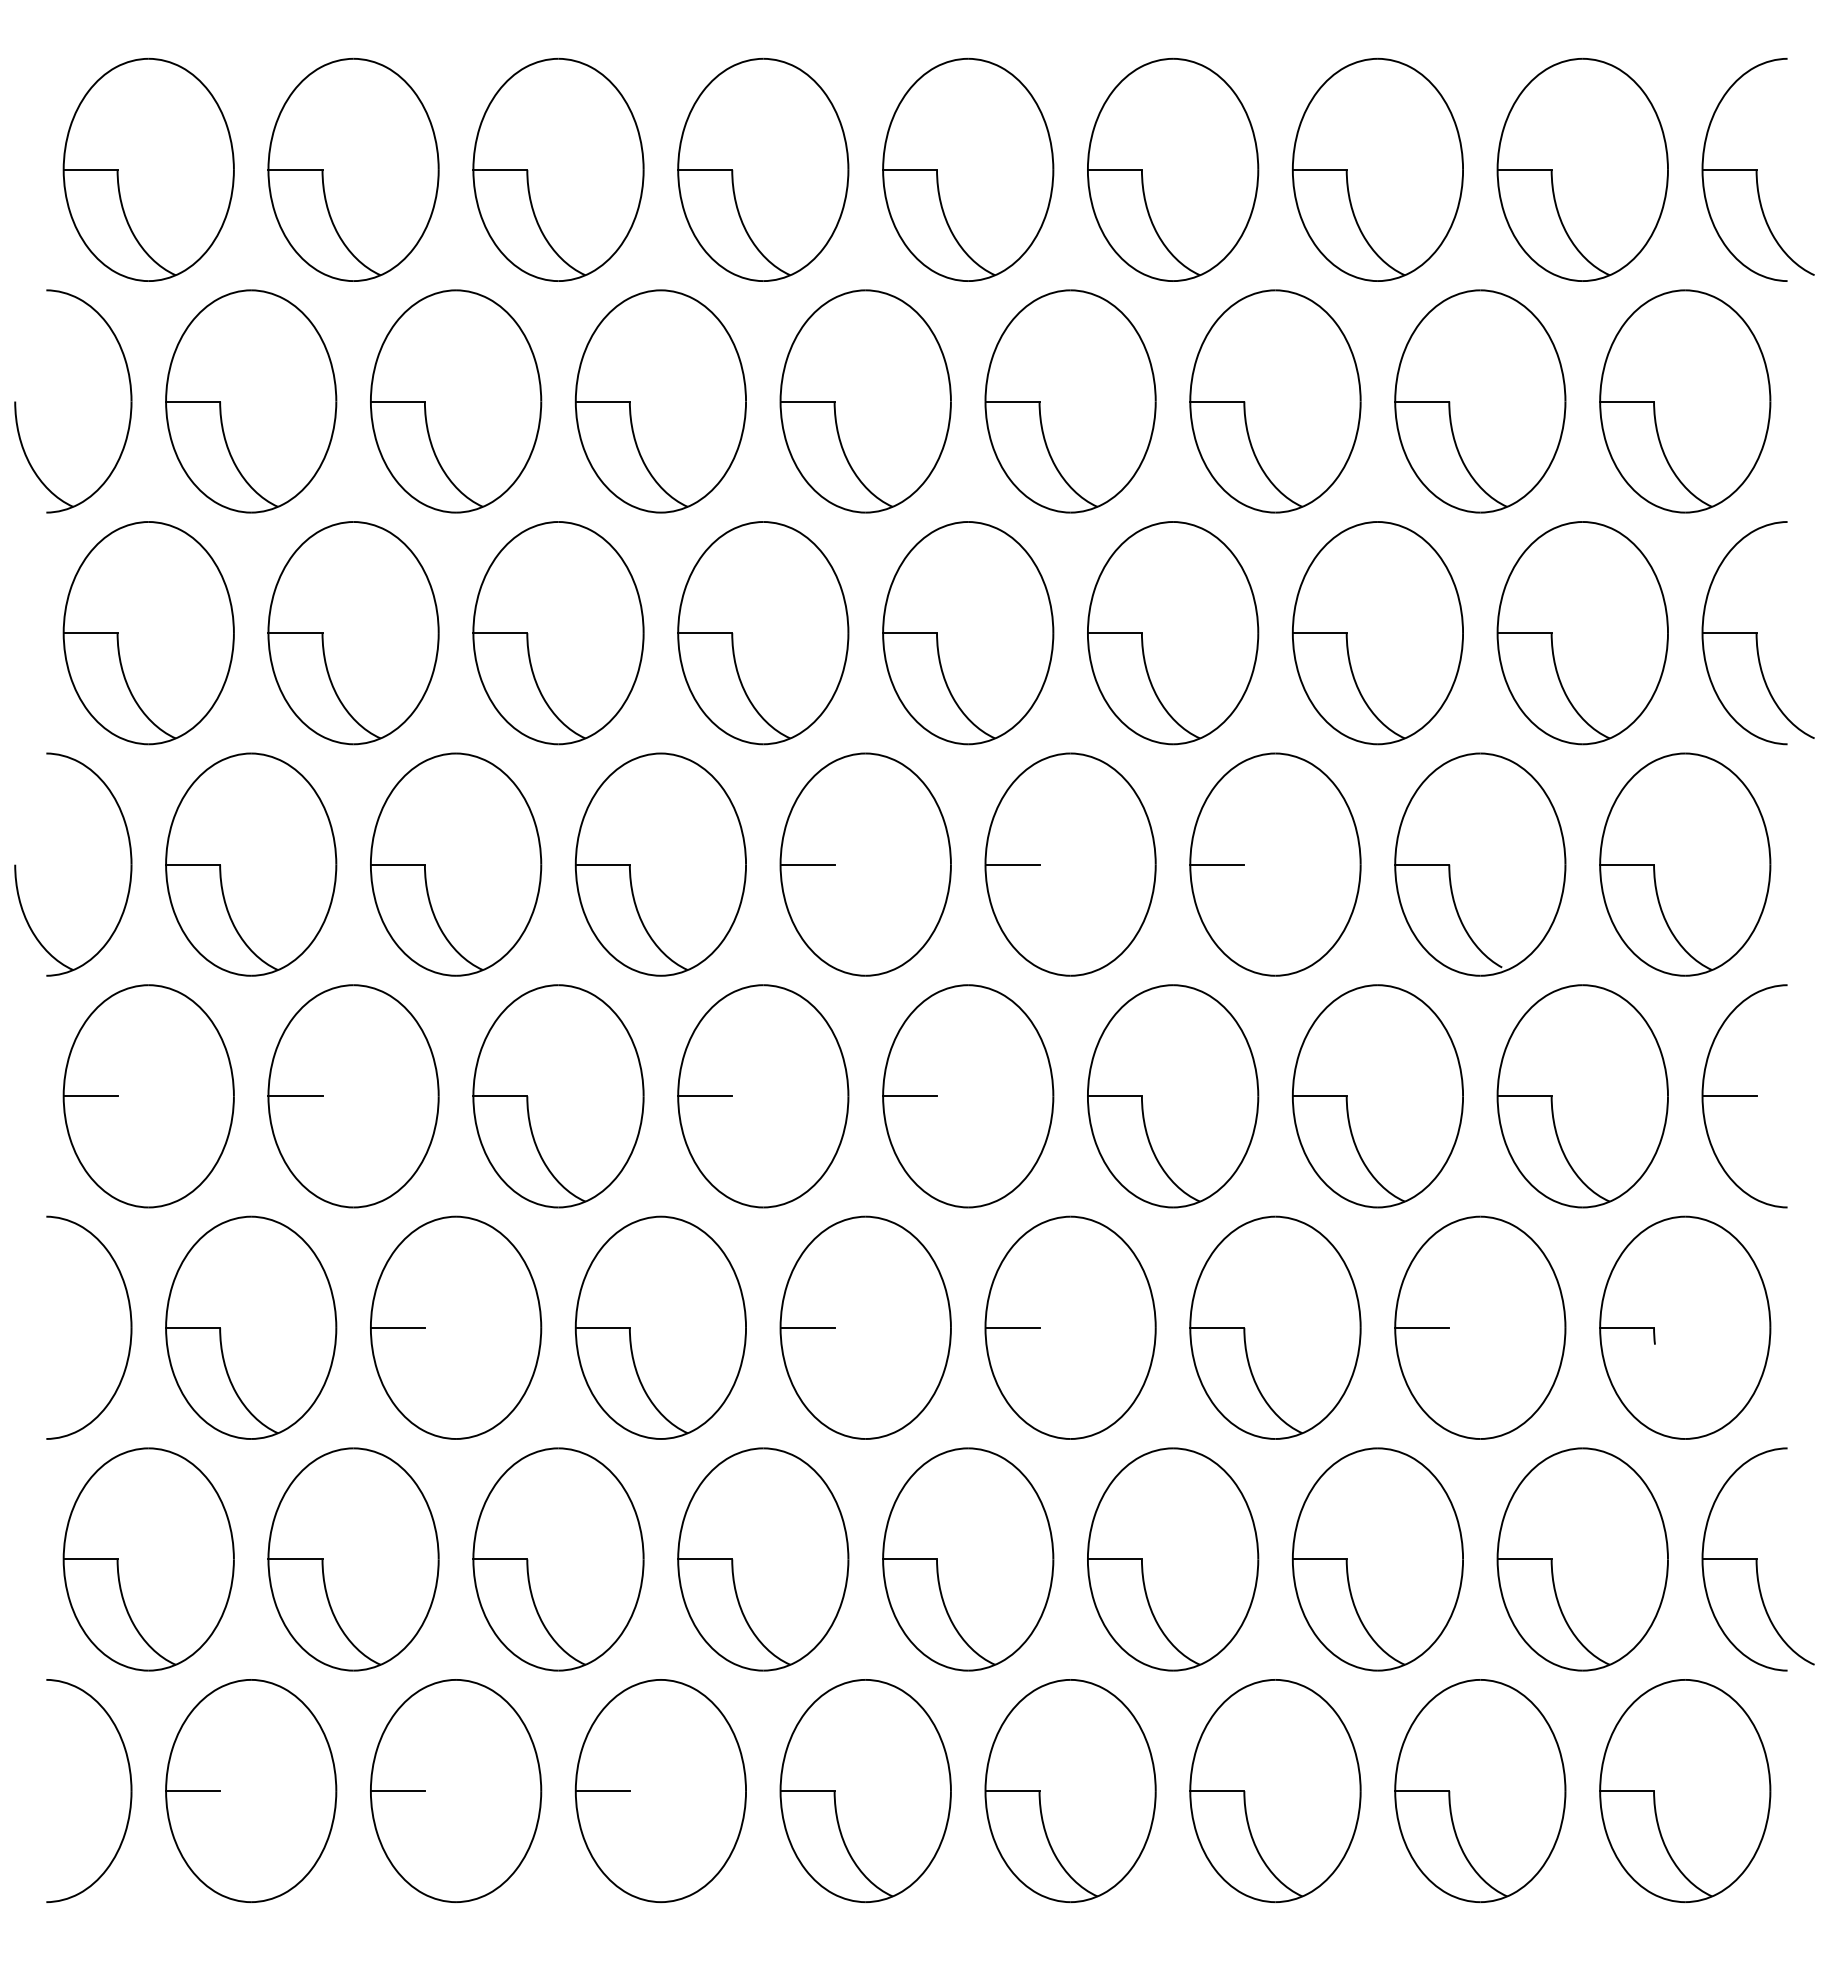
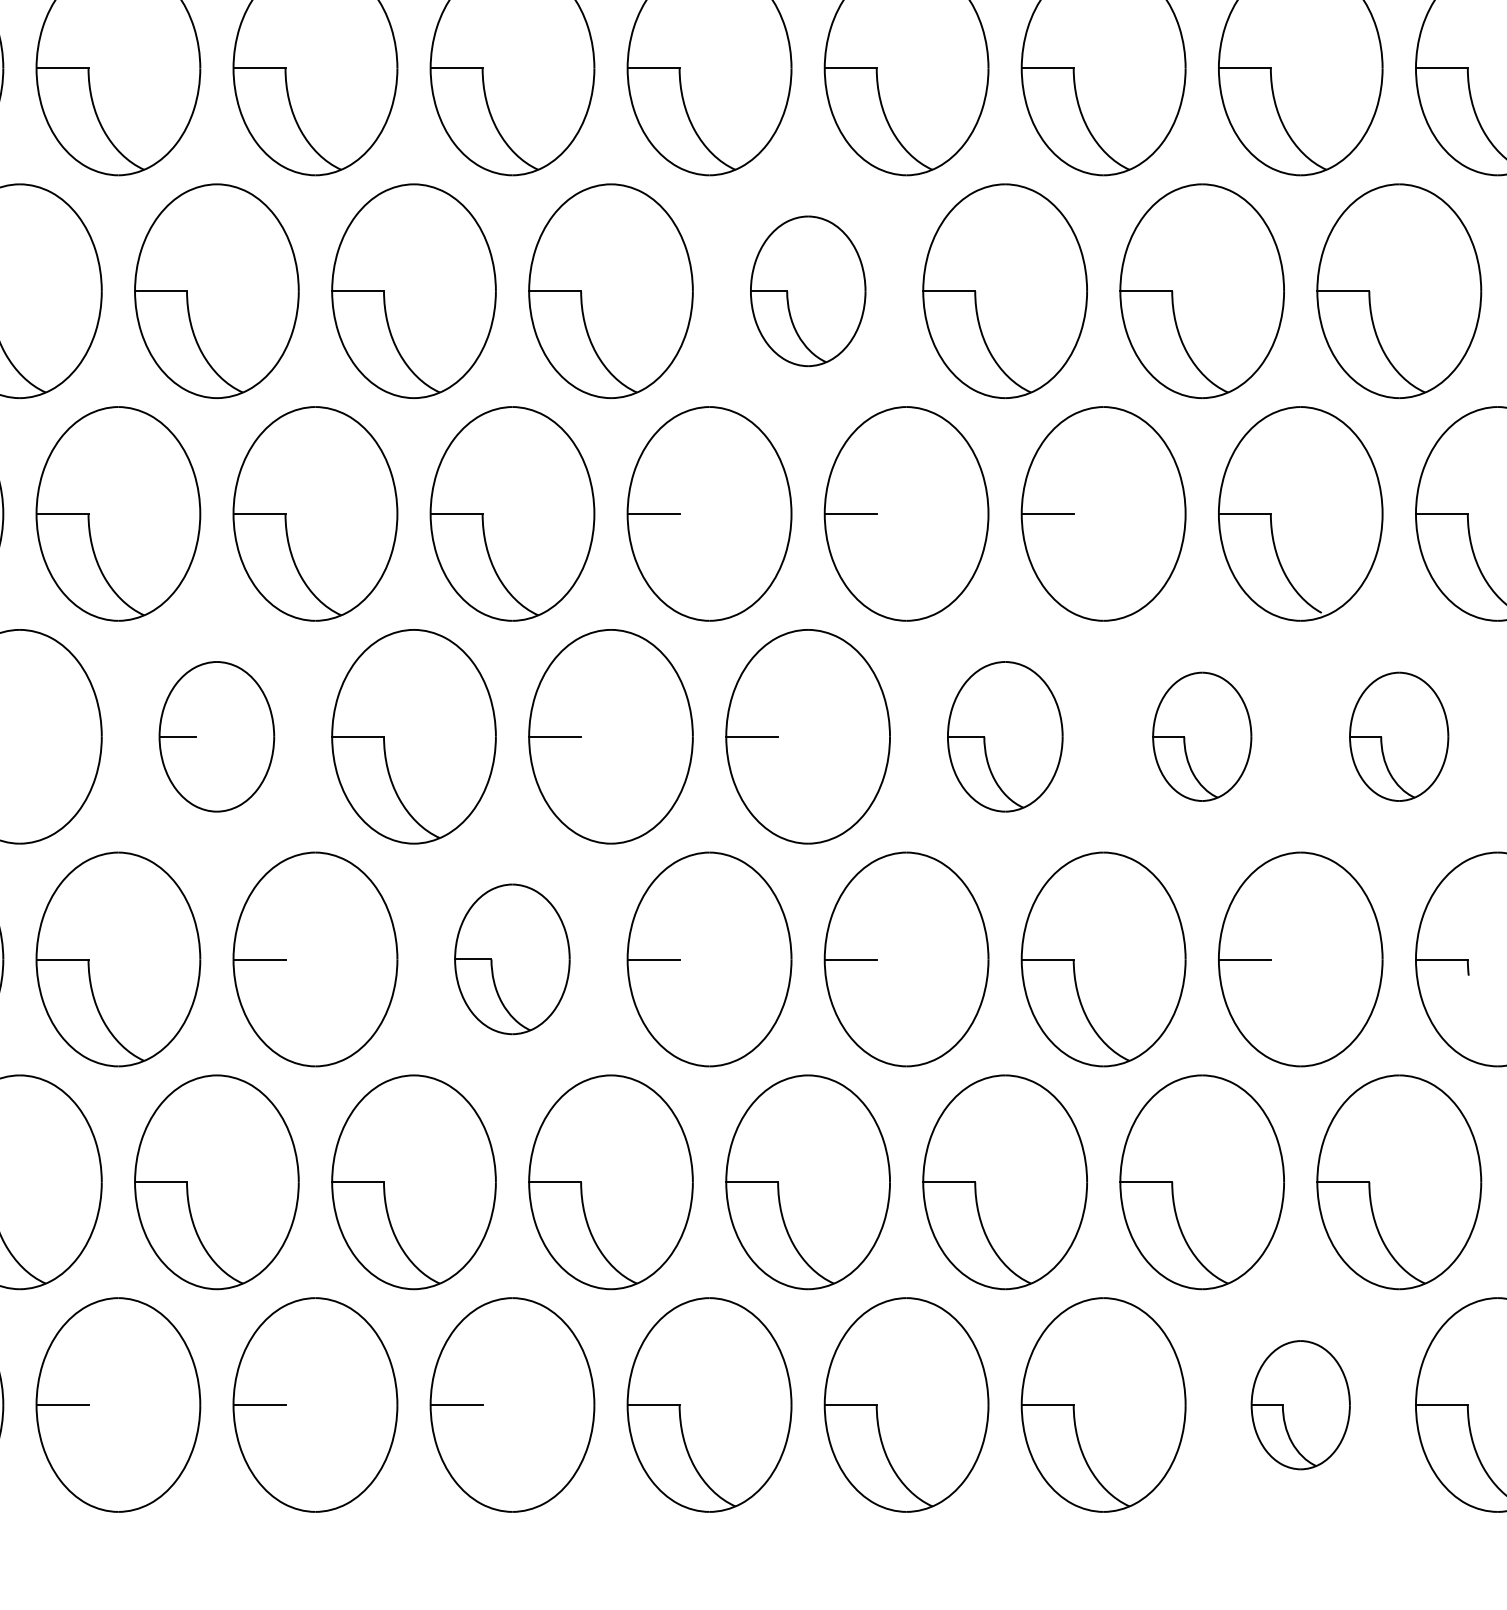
part: (968, 633) -> (808, 291), size x0.7
part: (353, 1096) -> (216, 736), size x0.7
part: (1173, 1096) -> (1005, 736), size x0.7
part: (1377, 1096) -> (1201, 736), size x0.6
part: (1582, 1096) -> (1399, 736), size x0.6
part: (660, 1327) -> (512, 959), size x0.7
part: (1480, 1791) -> (1300, 1405), size x0.6

